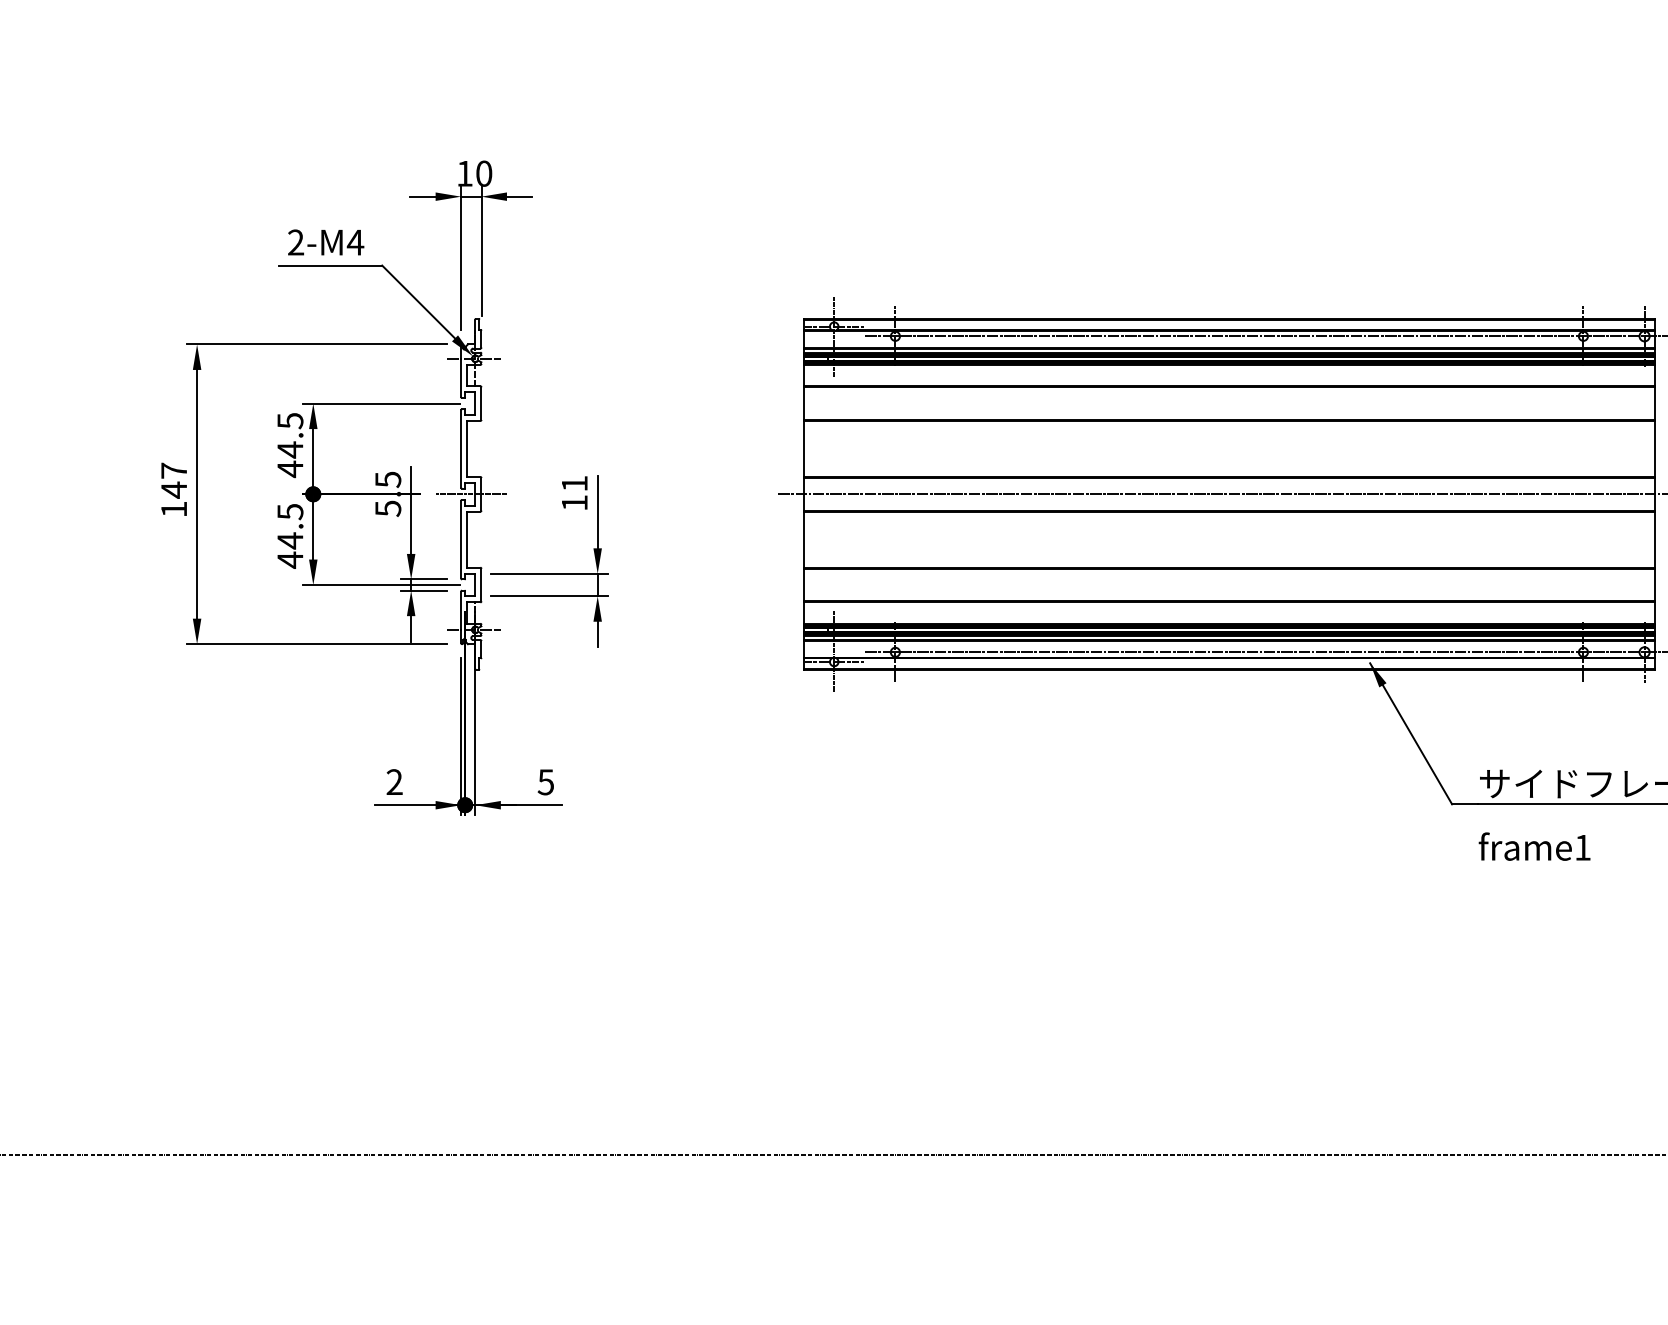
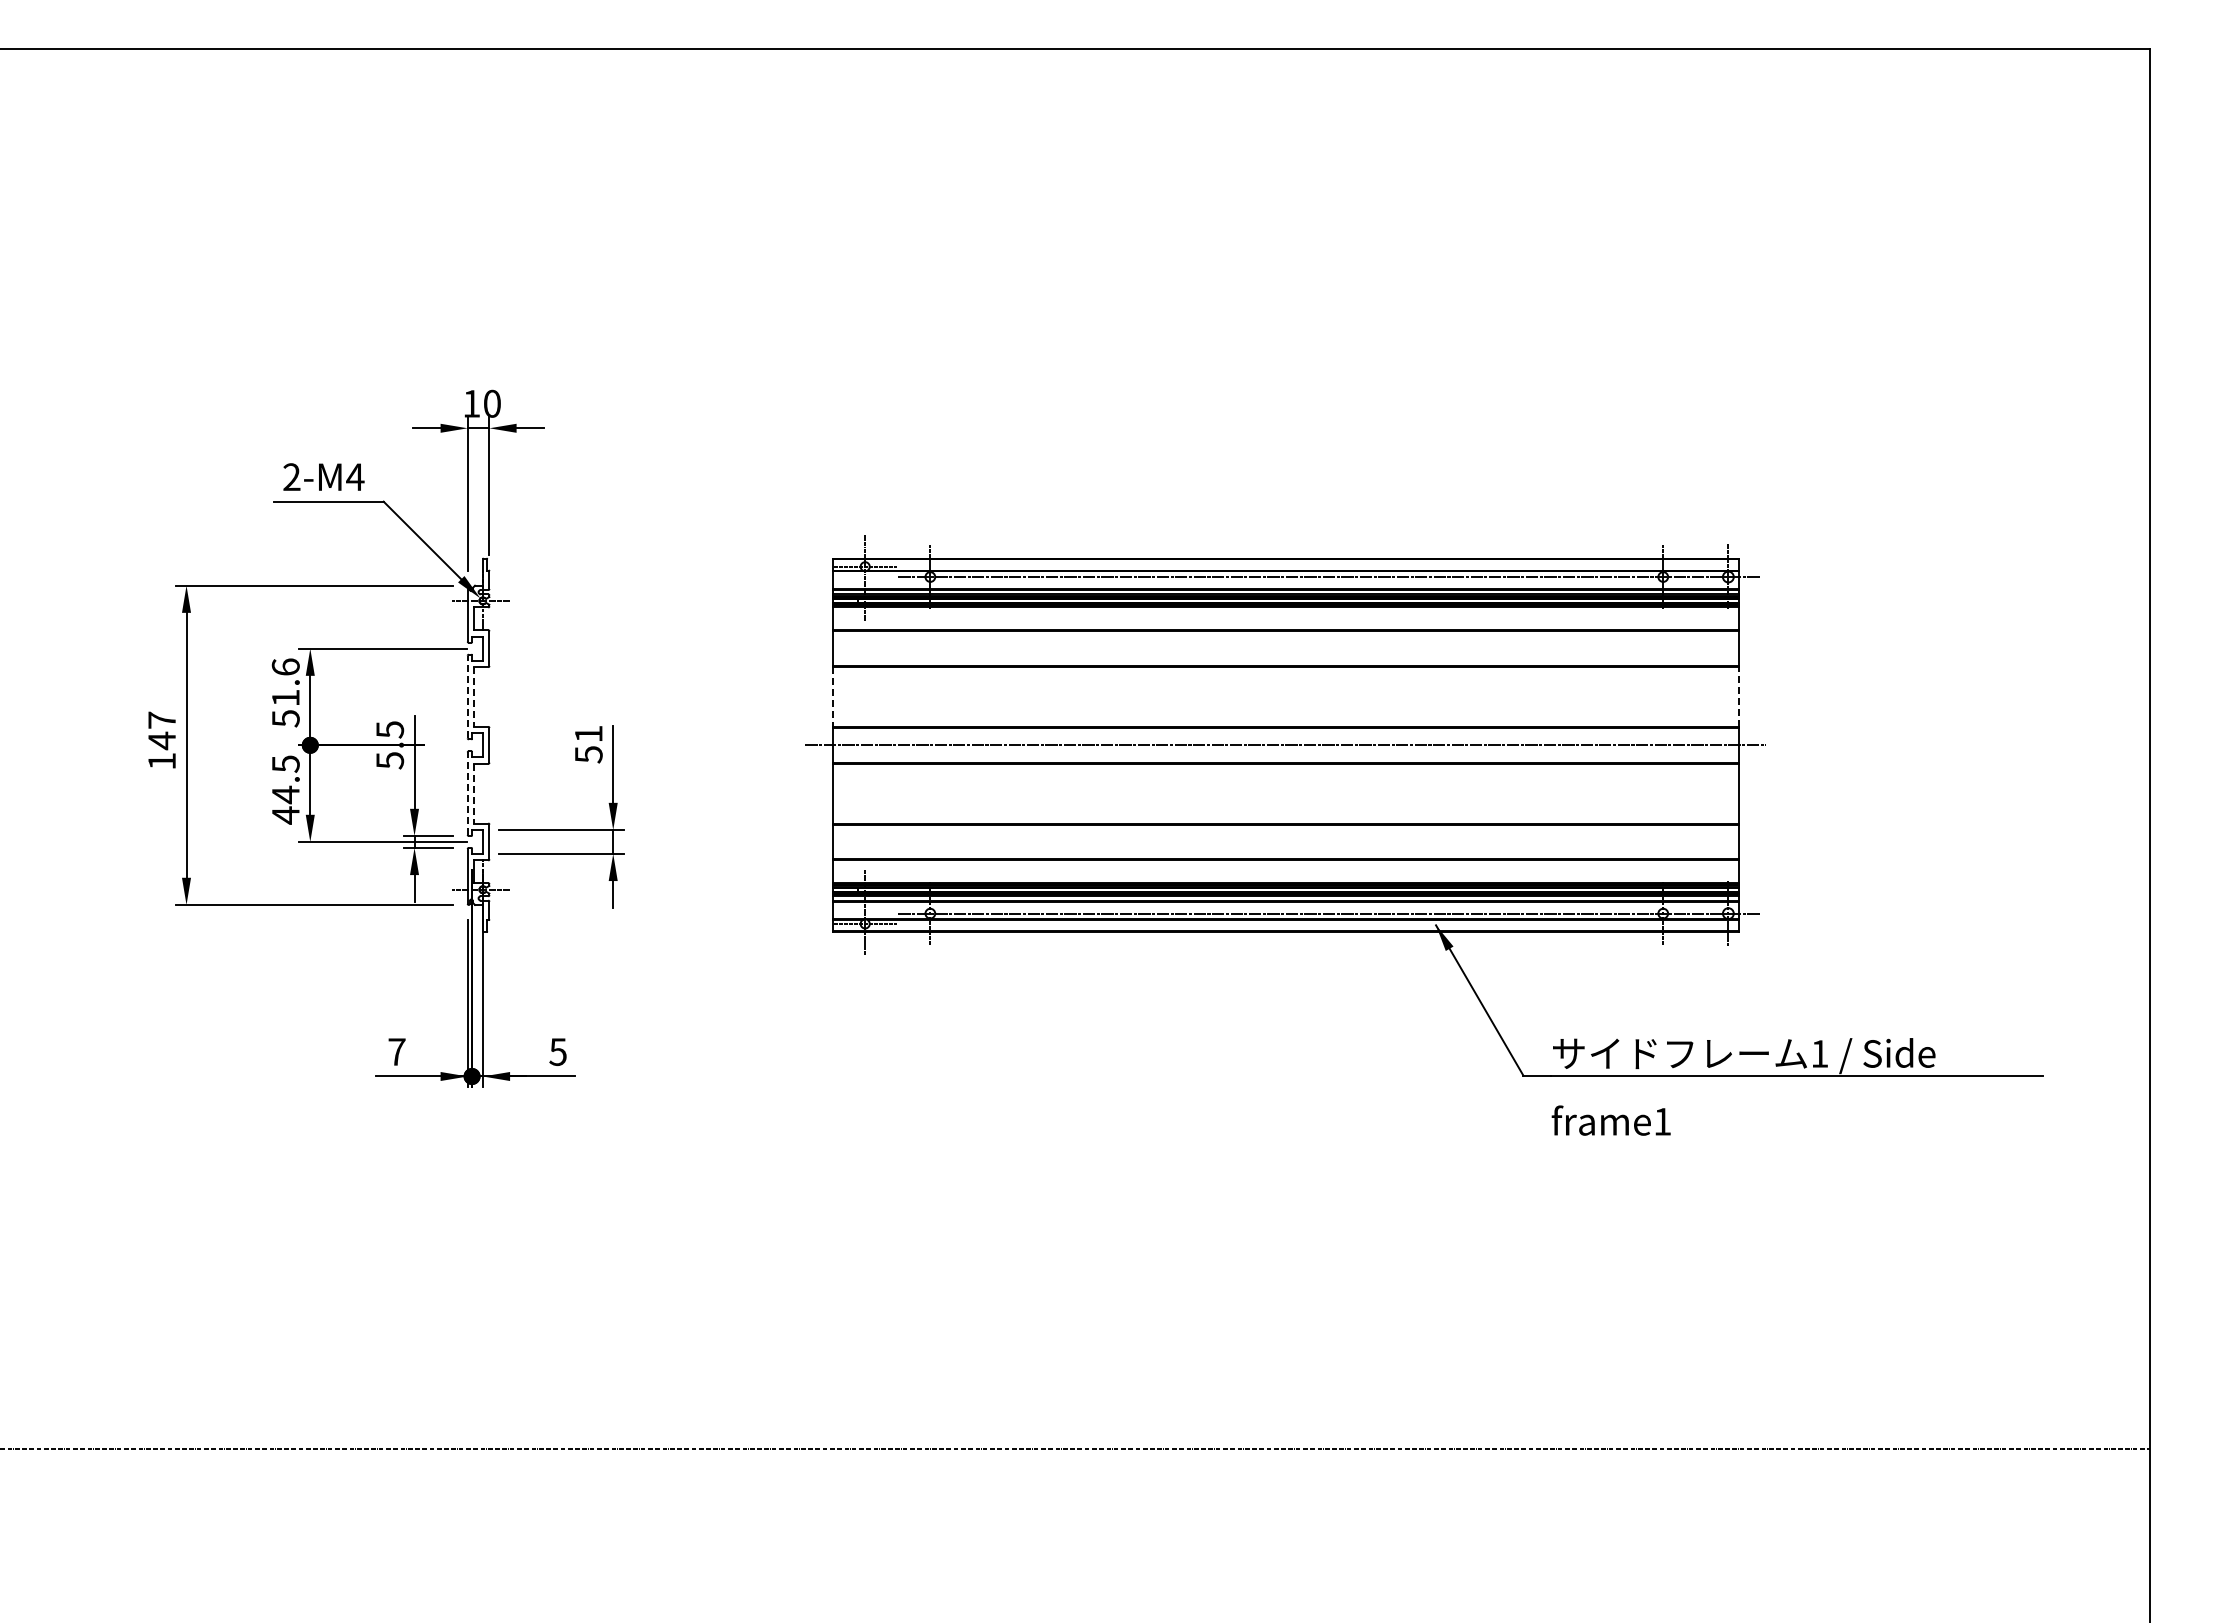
text: (290, 444) -> (285, 692), 44.5 -> 51.6
line: (460, 448) -> (467, 696), solid -> dashed
line: (467, 449) -> (474, 697), solid -> dashed
line: (803, 449) -> (832, 697), solid -> dashed
line: (1655, 449) -> (1739, 697), solid -> dashed
line: (471, 494) -> (478, 745), removed
text: (574, 502) -> (588, 754), 11 -> 51
line: (460, 539) -> (467, 793), solid -> dashed
line: (467, 539) -> (474, 793), solid -> dashed
text: (394, 781) -> (396, 1051), 2 -> 7

